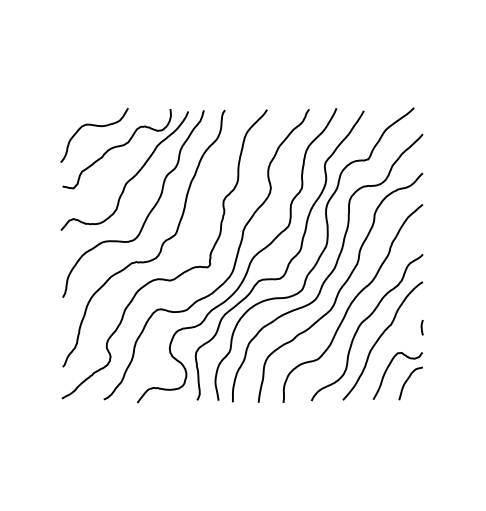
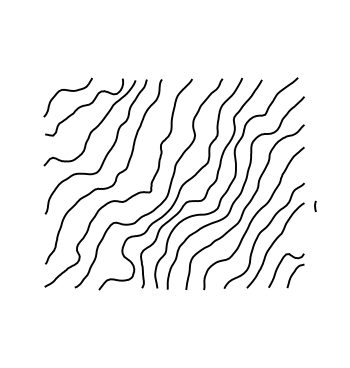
line: (421, 327) -> (314, 206), moved

